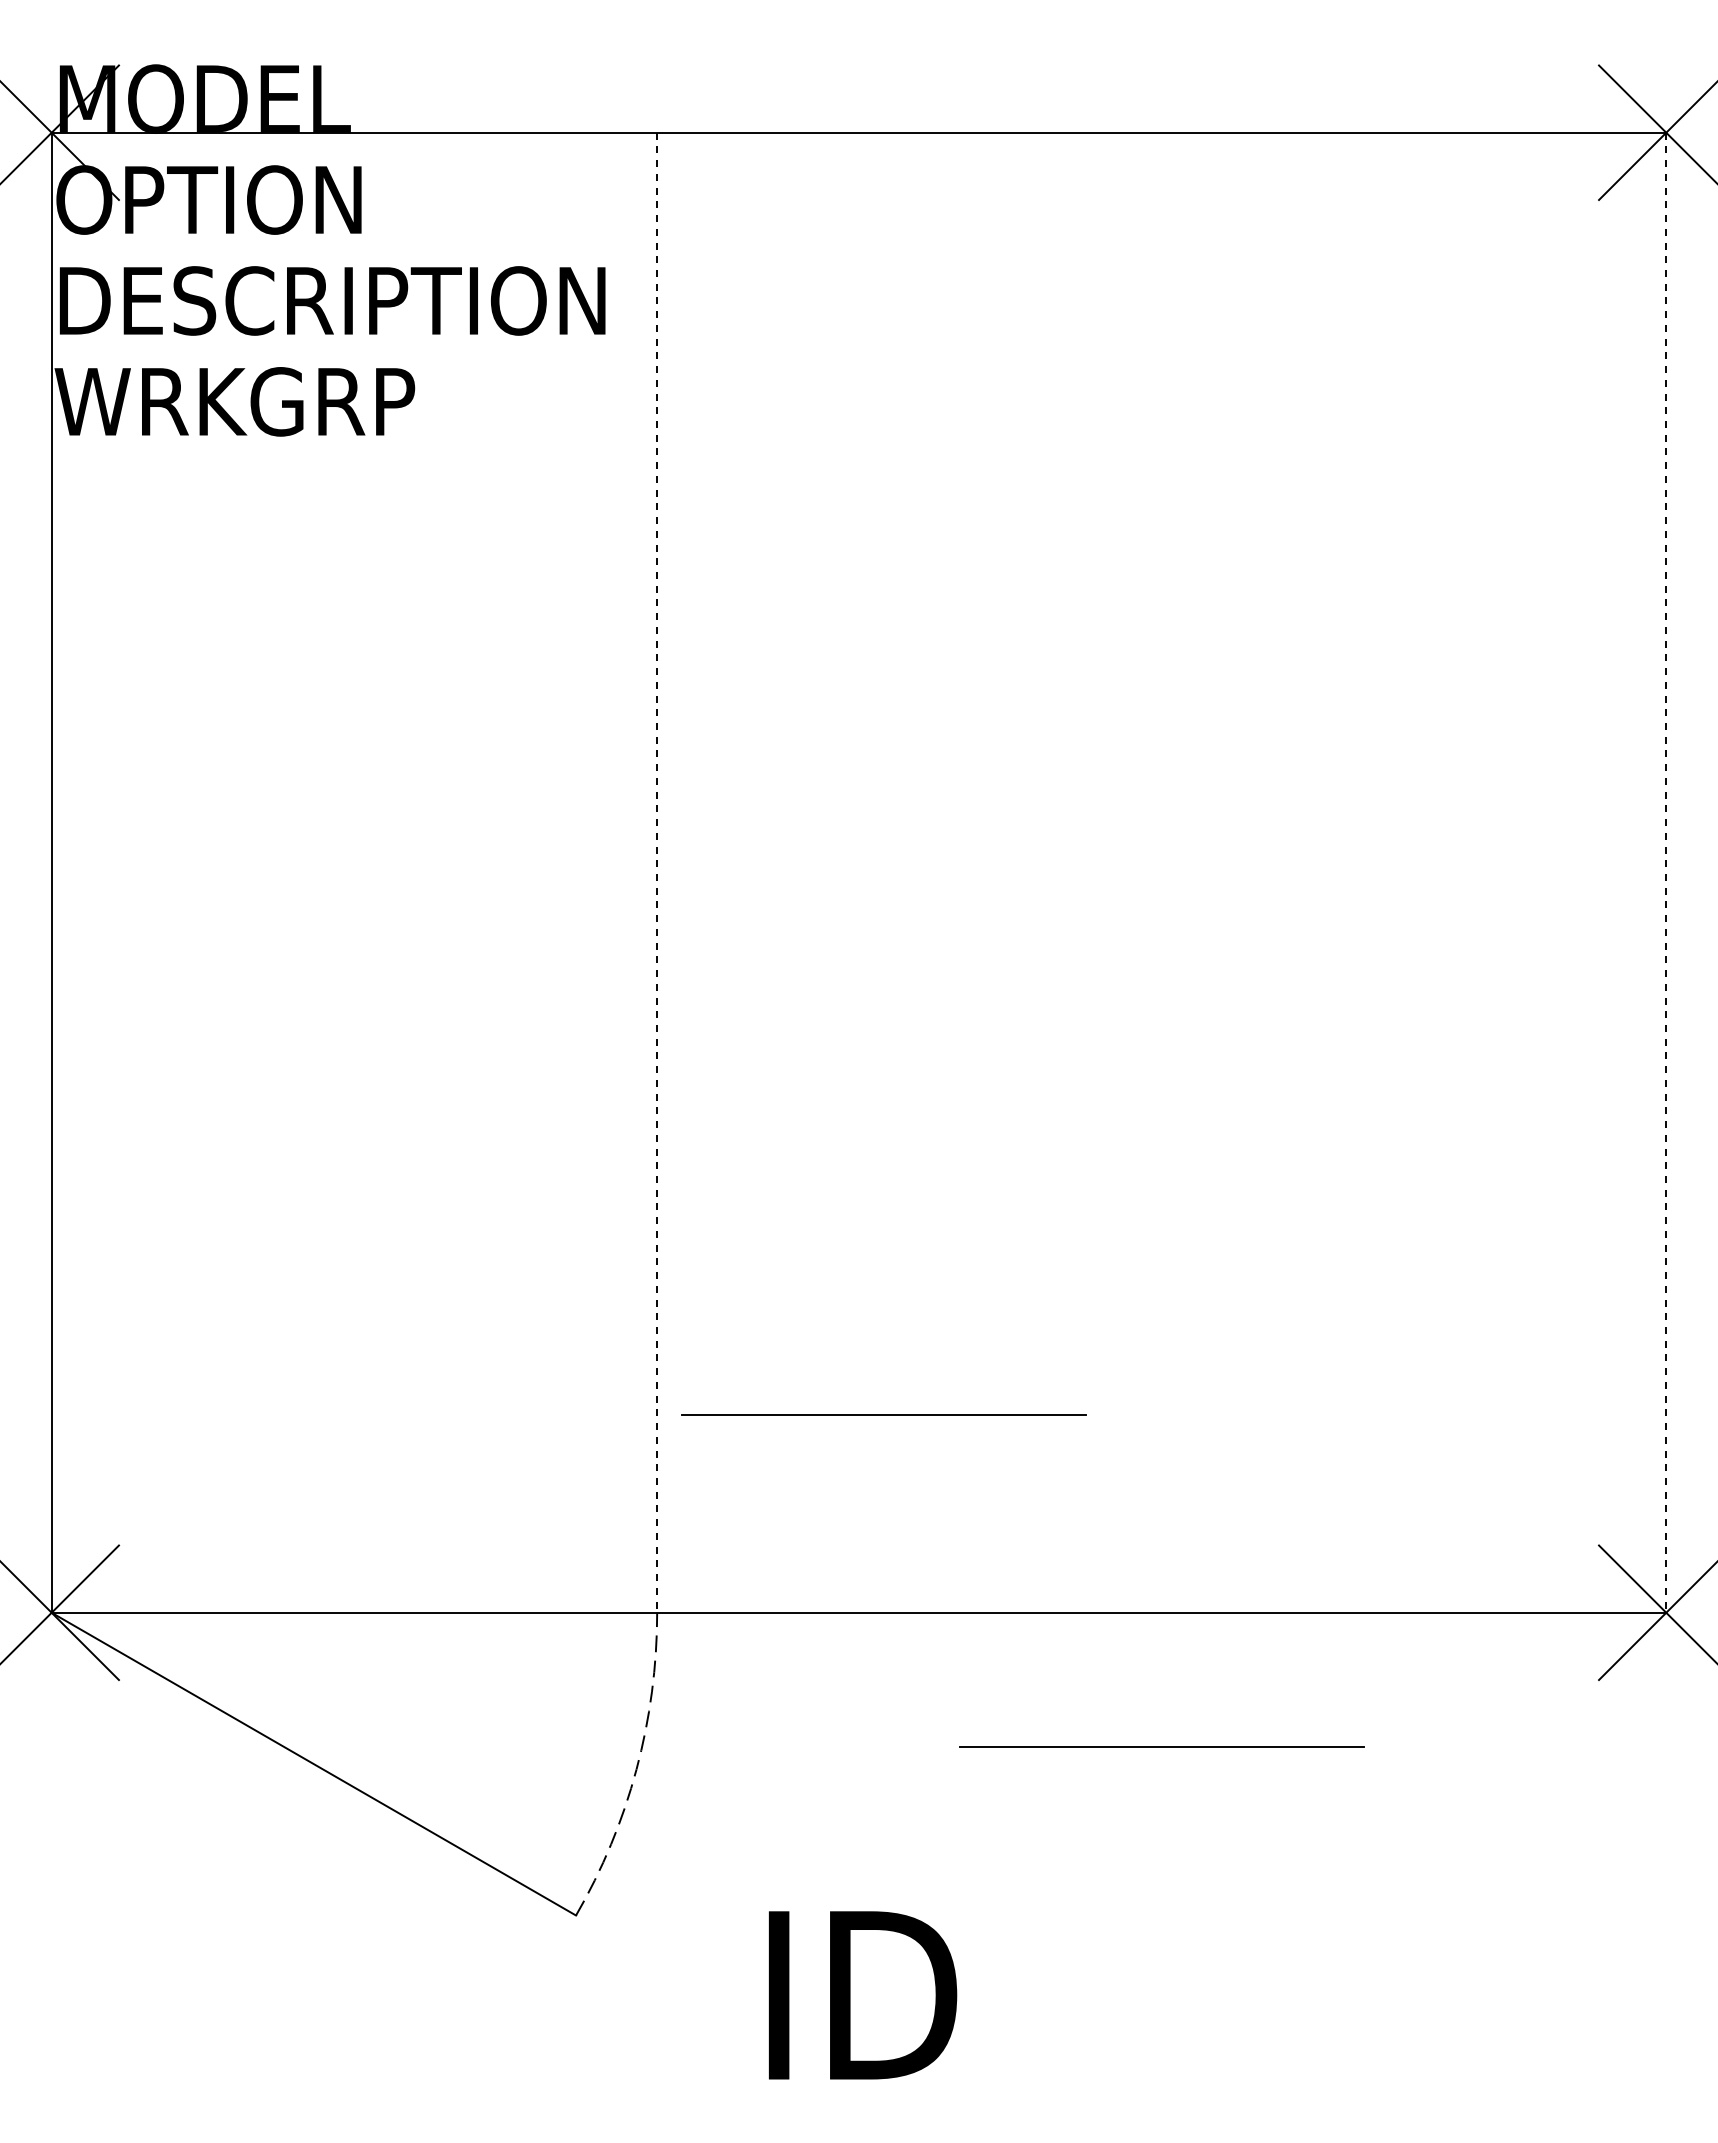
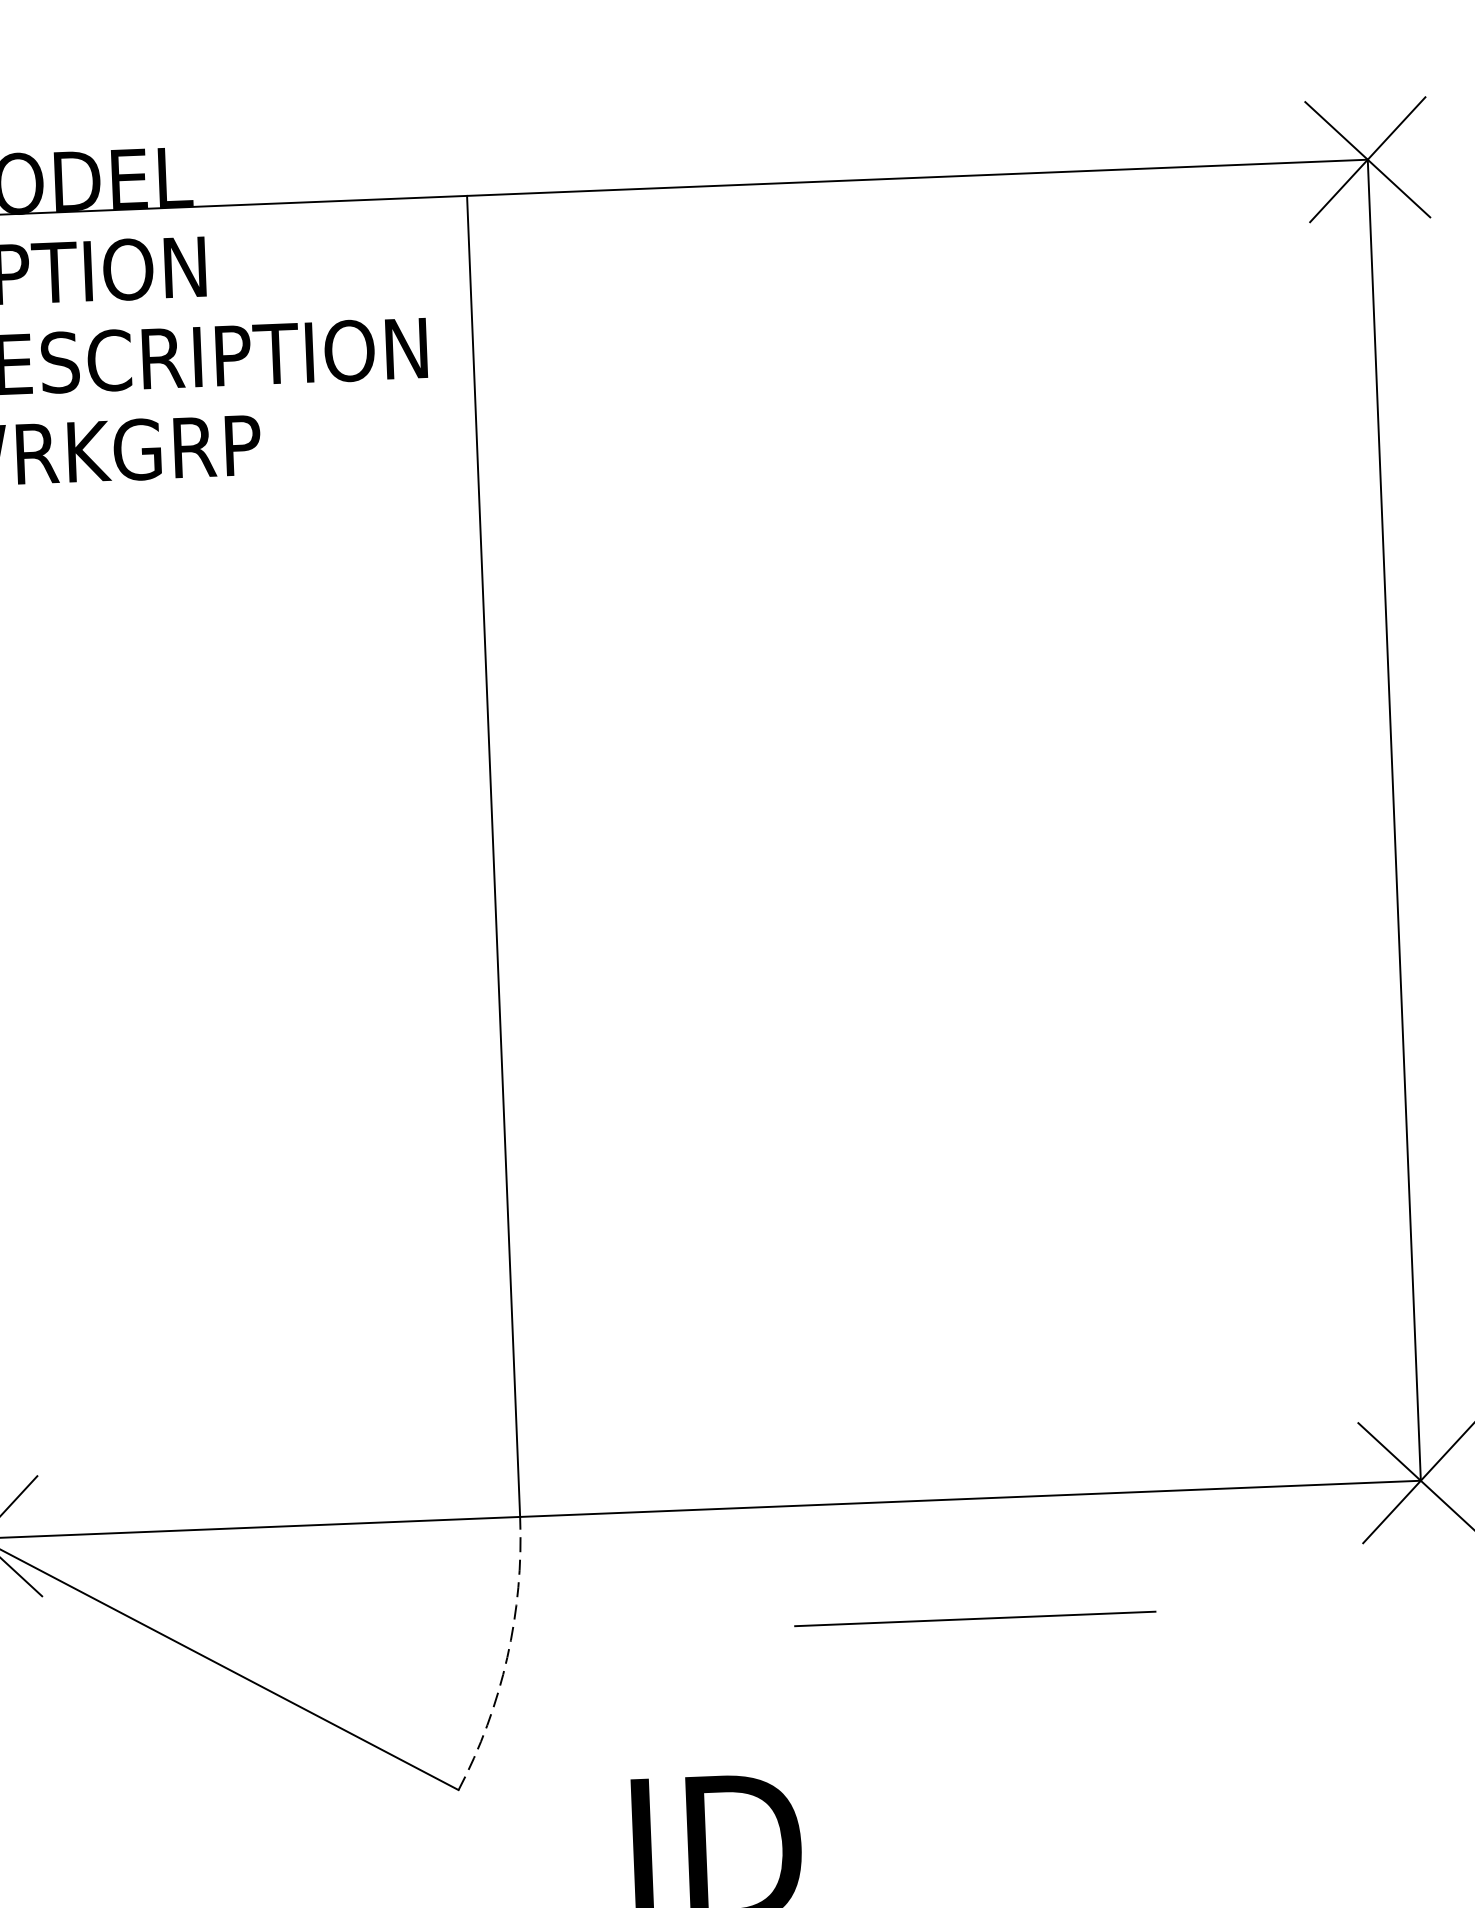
line: (657, 873) -> (493, 857), dashed -> solid
line: (1666, 873) -> (1394, 820), dashed -> solid
line: (883, 1414) -> (715, 1331), removed

